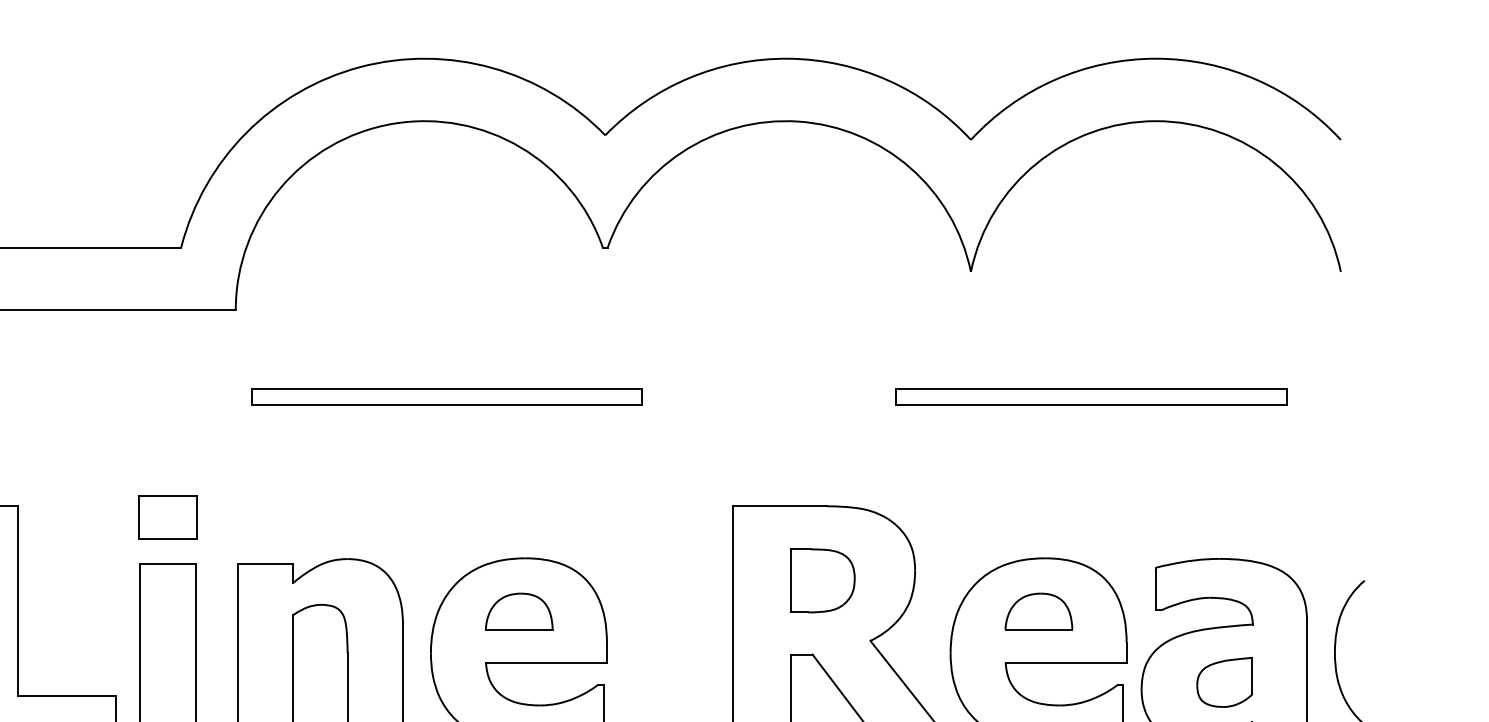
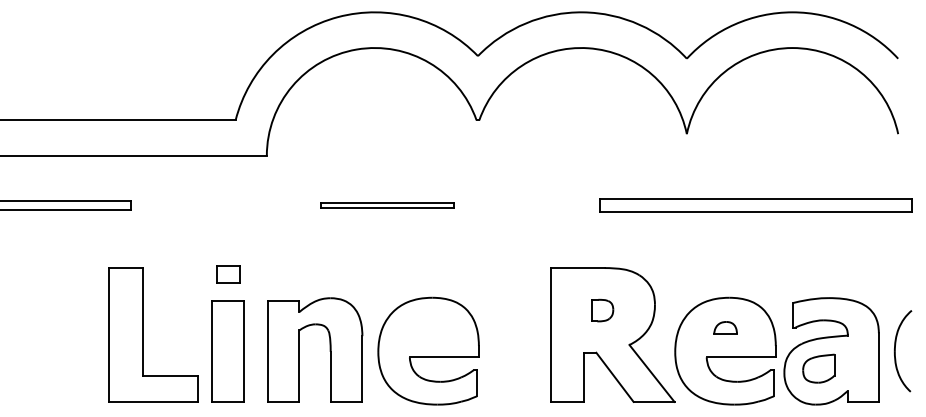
part: (446, 396) -> (387, 205), size x0.6
part: (1091, 396) -> (755, 205), size x1.4
part: (168, 517) -> (228, 274), size x0.7
part: (823, 580) -> (602, 310), size x0.6
part: (518, 610) -> (428, 327), removed
part: (1038, 610) -> (725, 327), size x0.6
part: (1224, 682) -> (818, 368), moved

